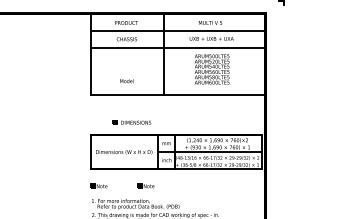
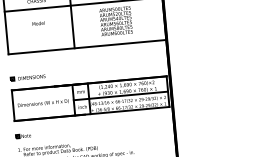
text: (126, 81) -> (38, 23), moved
line: (131, 122) -> (27, 77), moved
part: (145, 185) -> (65, 131), removed

